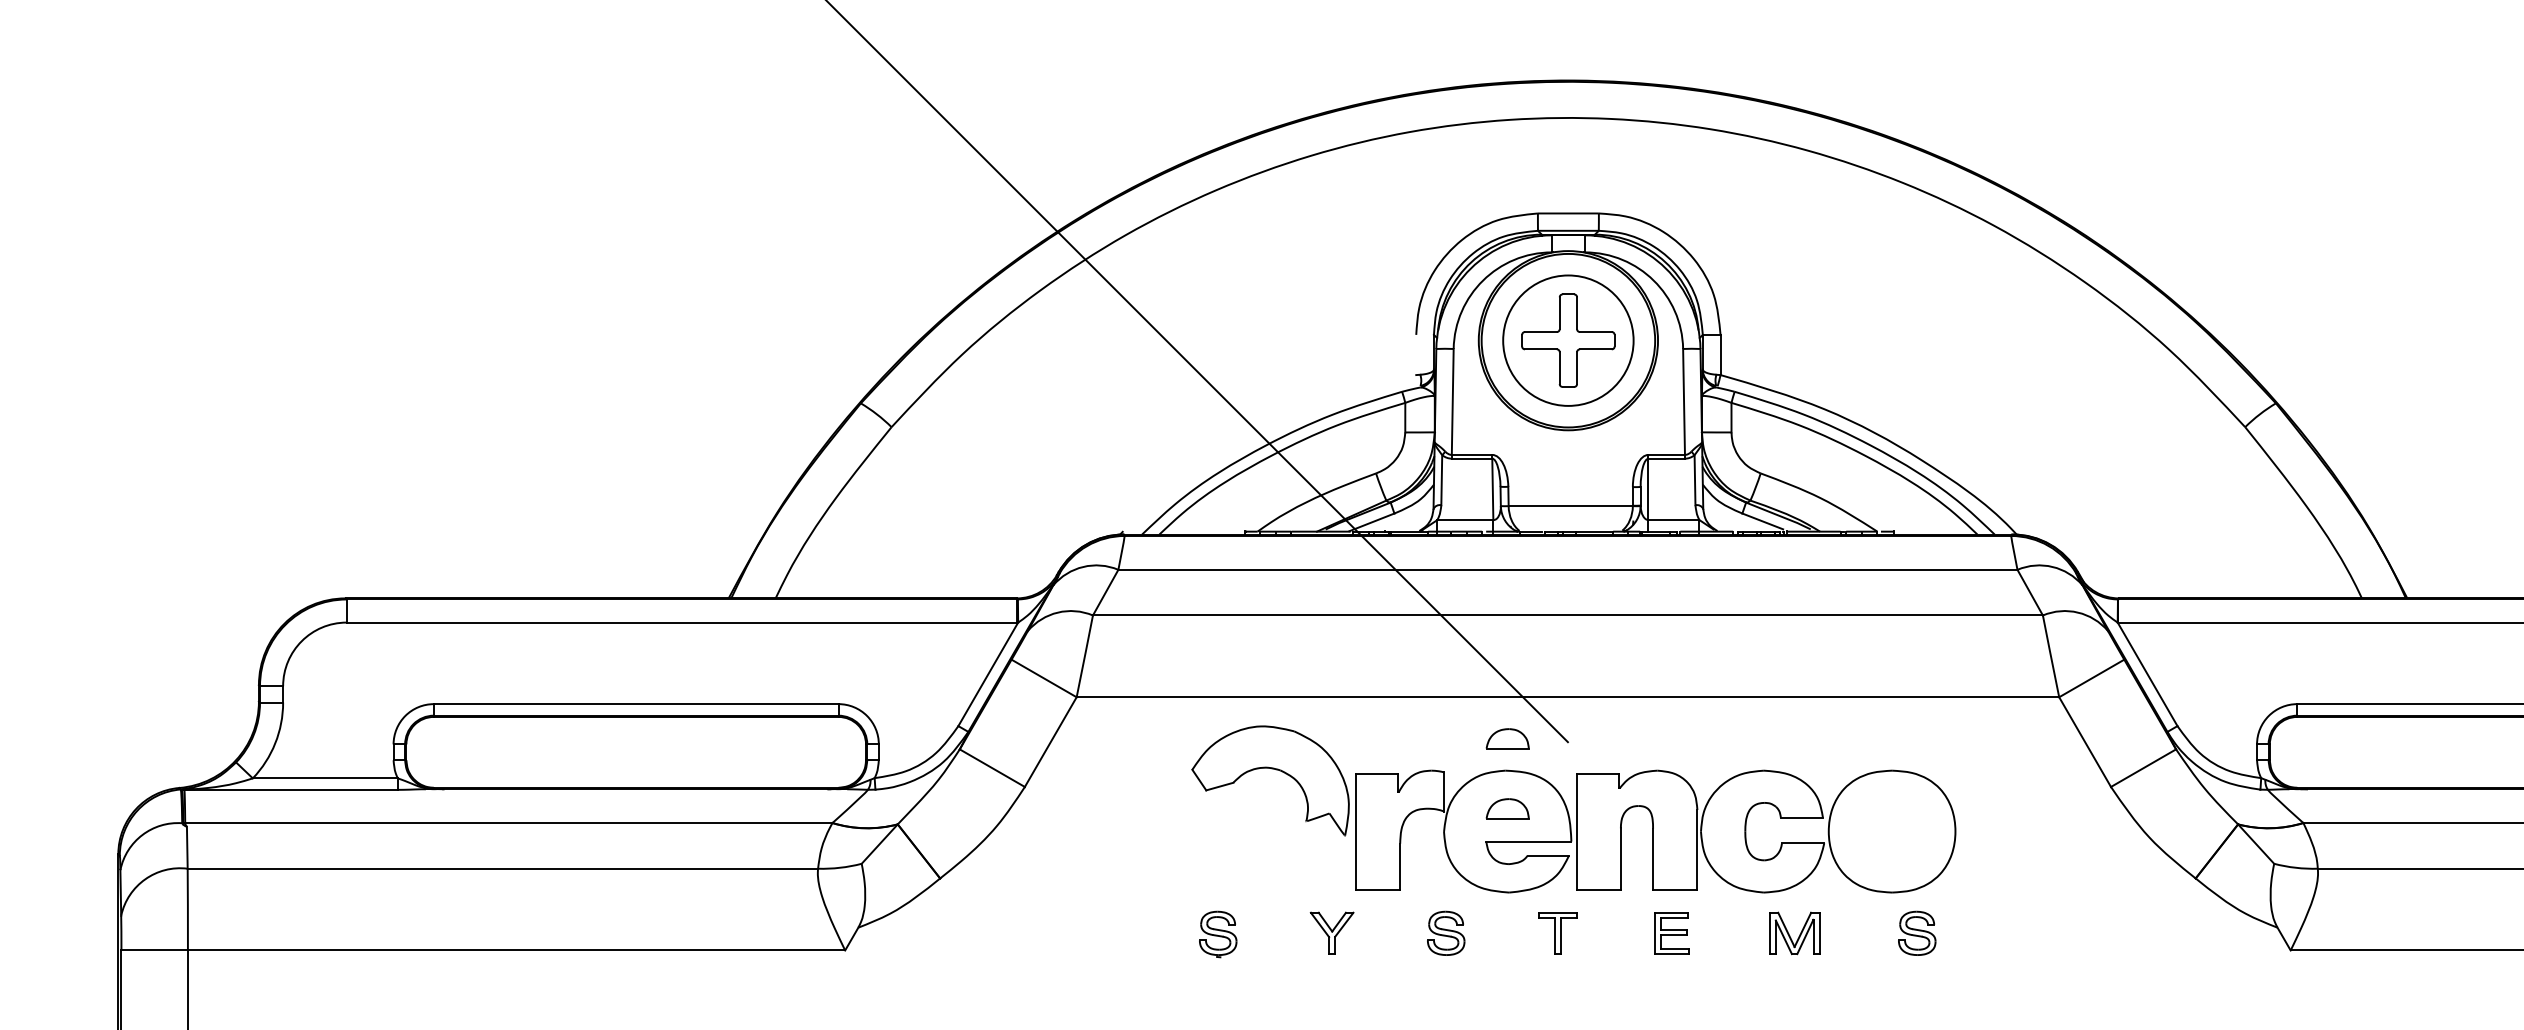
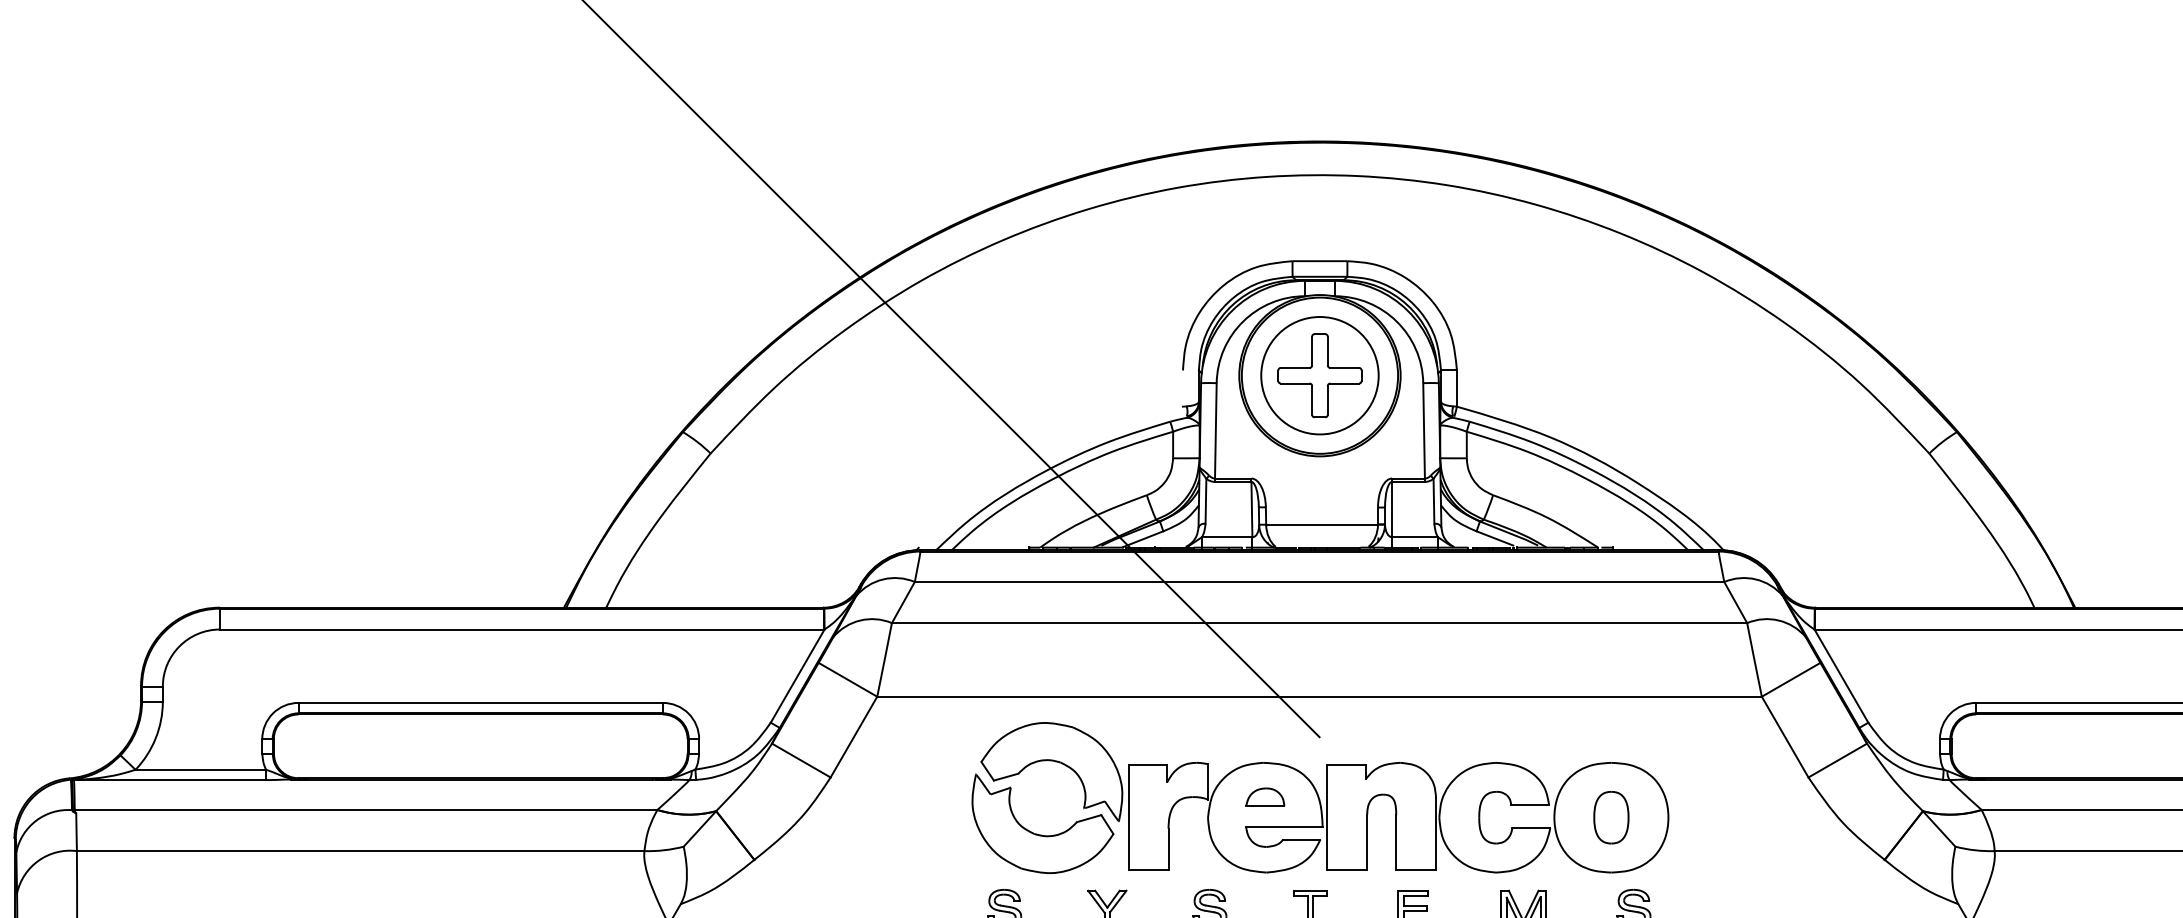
part: (1507, 738) -> (1265, 733), removed
part: (1891, 831) -> (1610, 817), added
part: (1259, 850) -> (1041, 834), added

